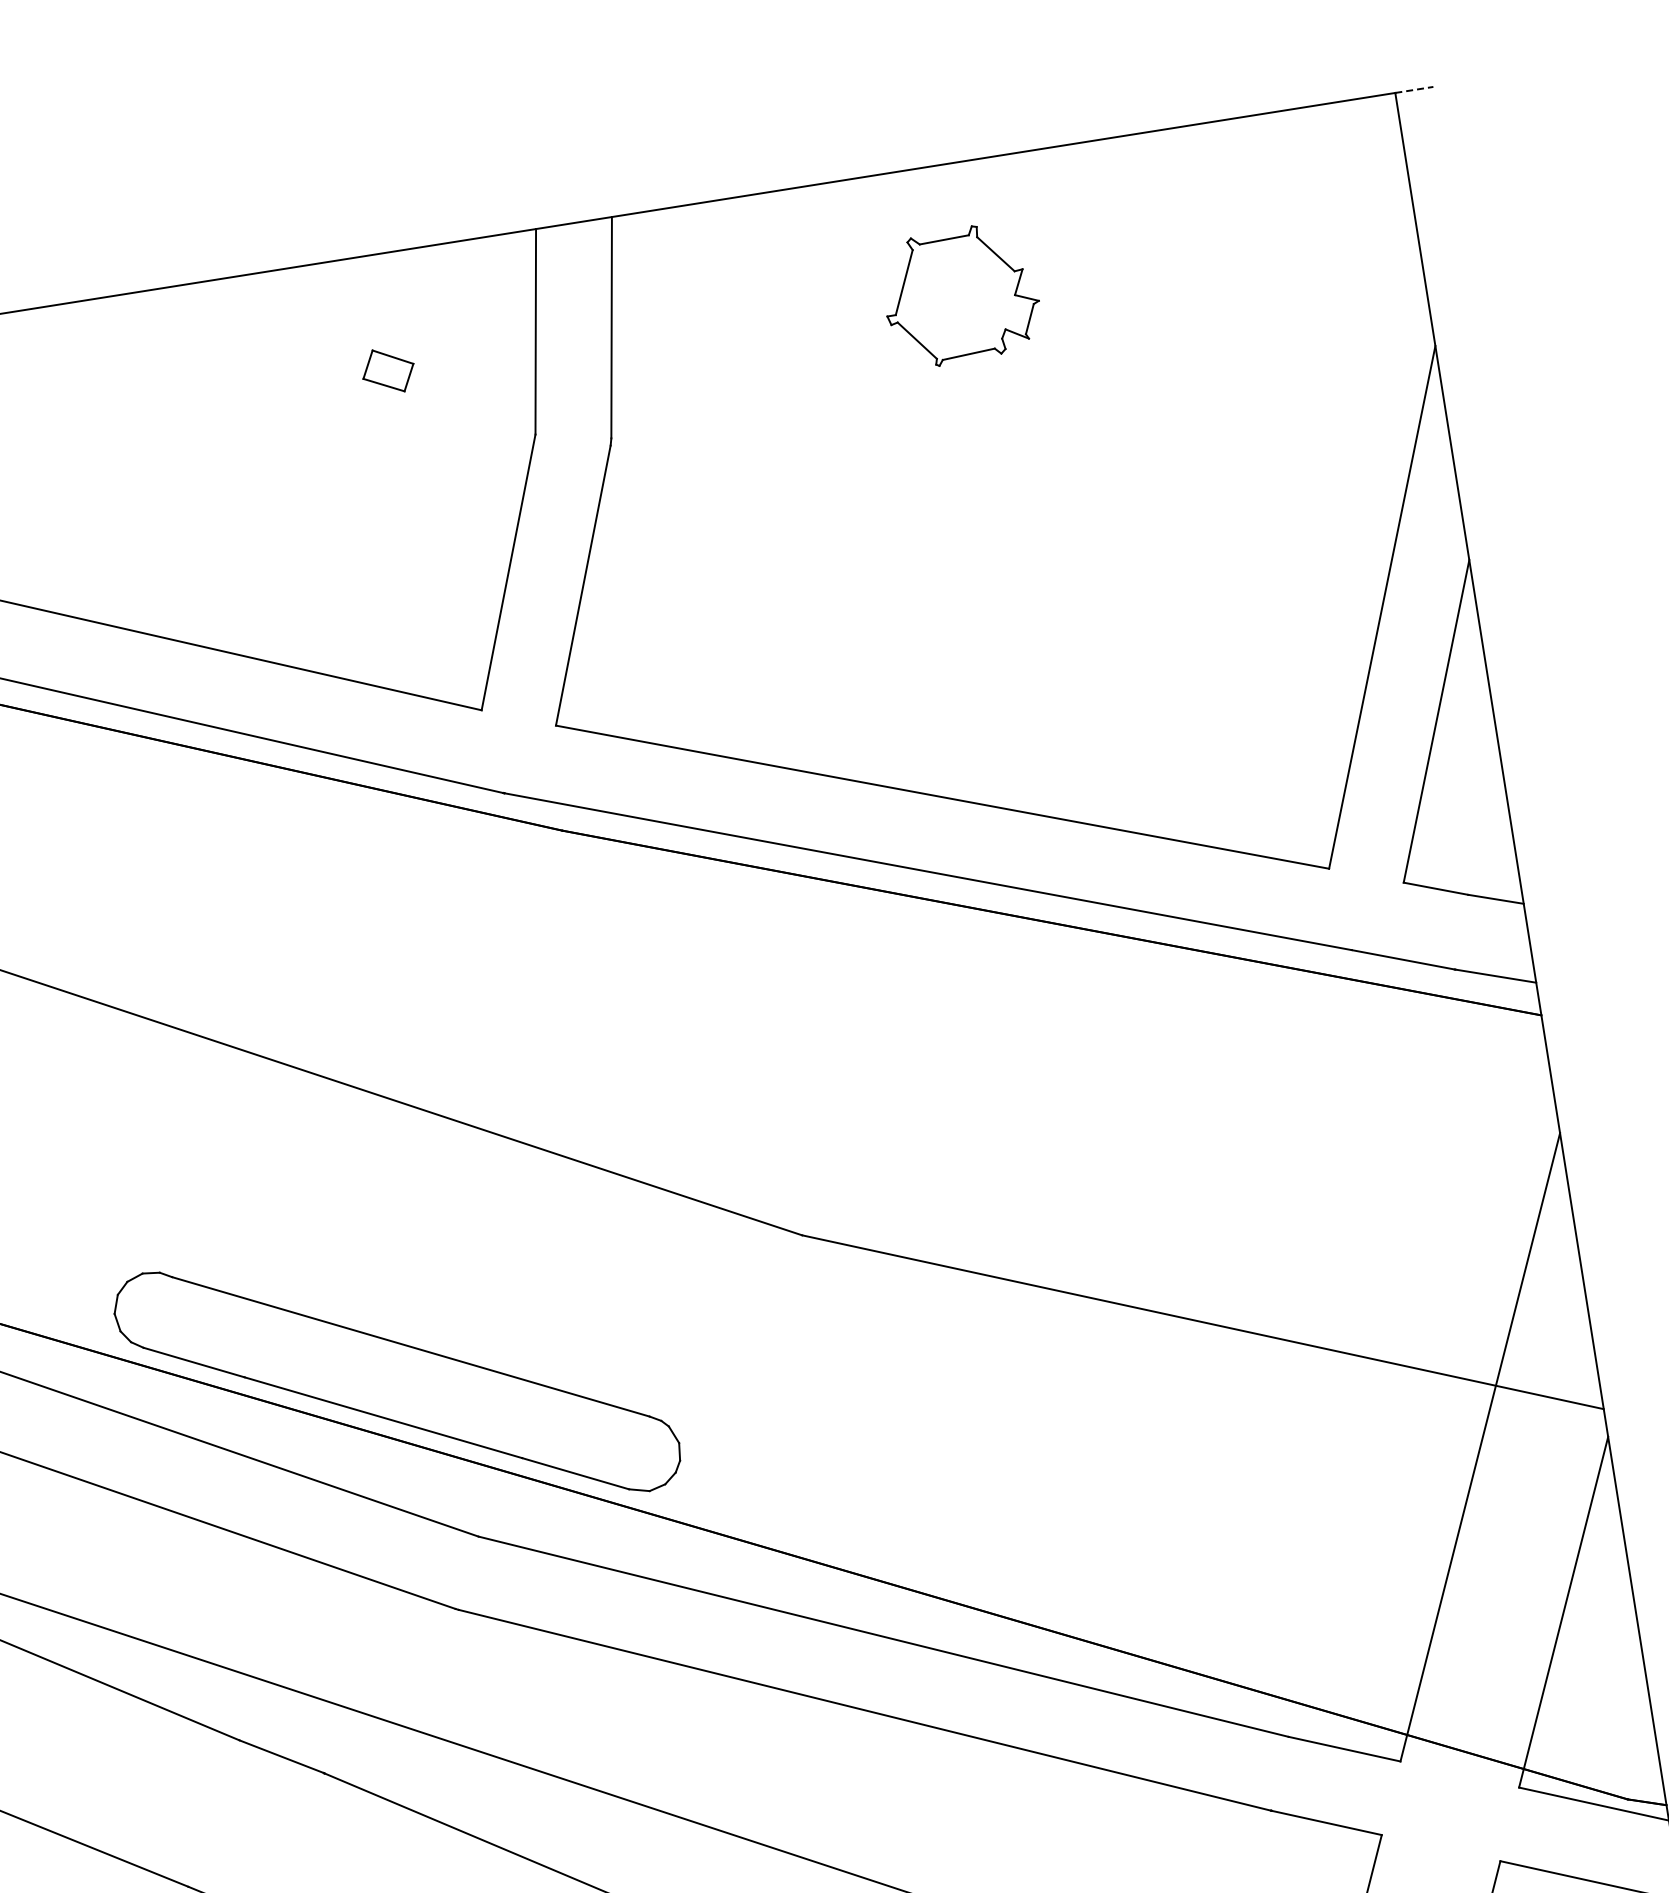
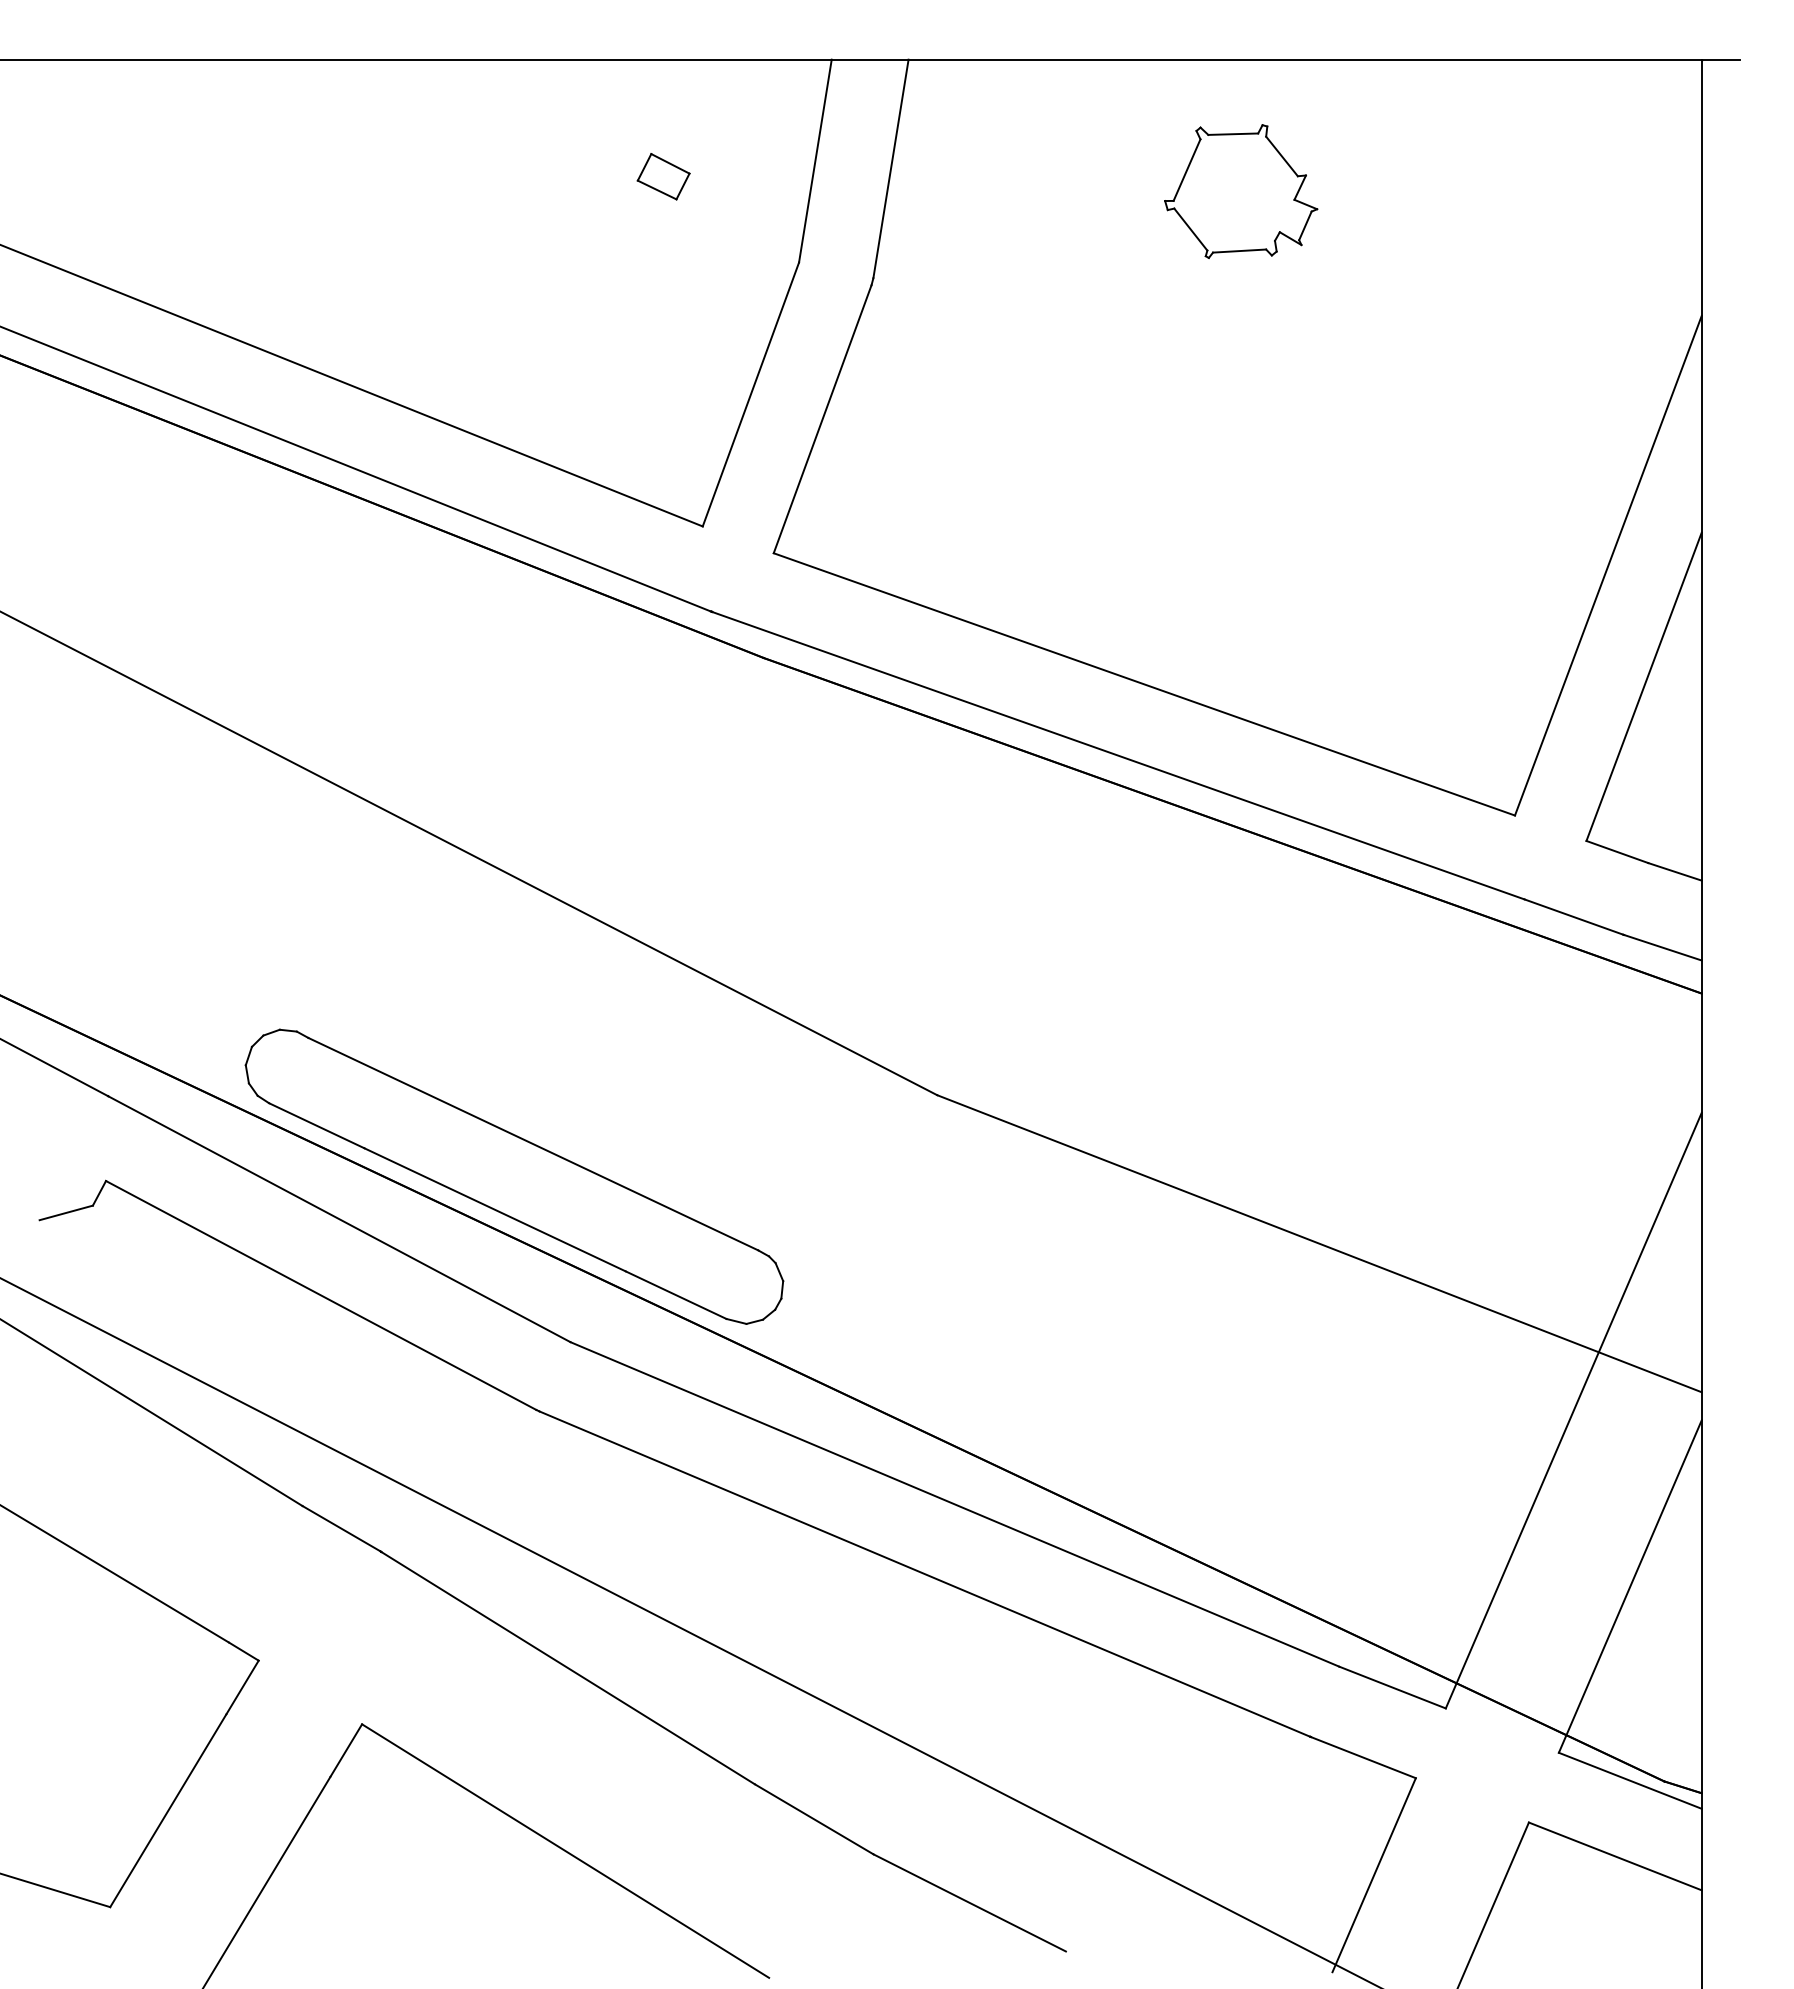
line: (1414, 89) -> (1721, 59), dashed -> solid

